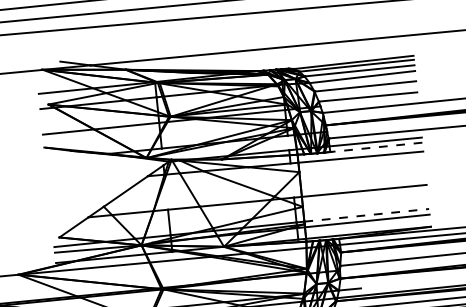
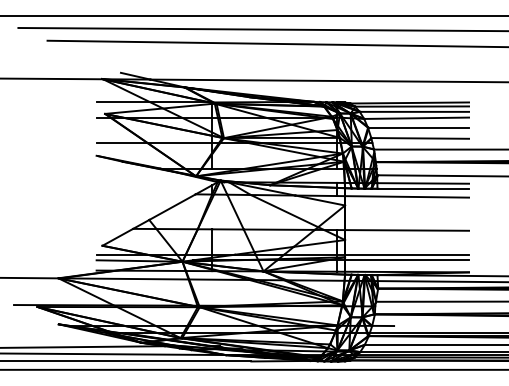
line: (376, 147) -> (423, 188), dashed -> solid
line: (367, 215) -> (407, 254), dashed -> solid

